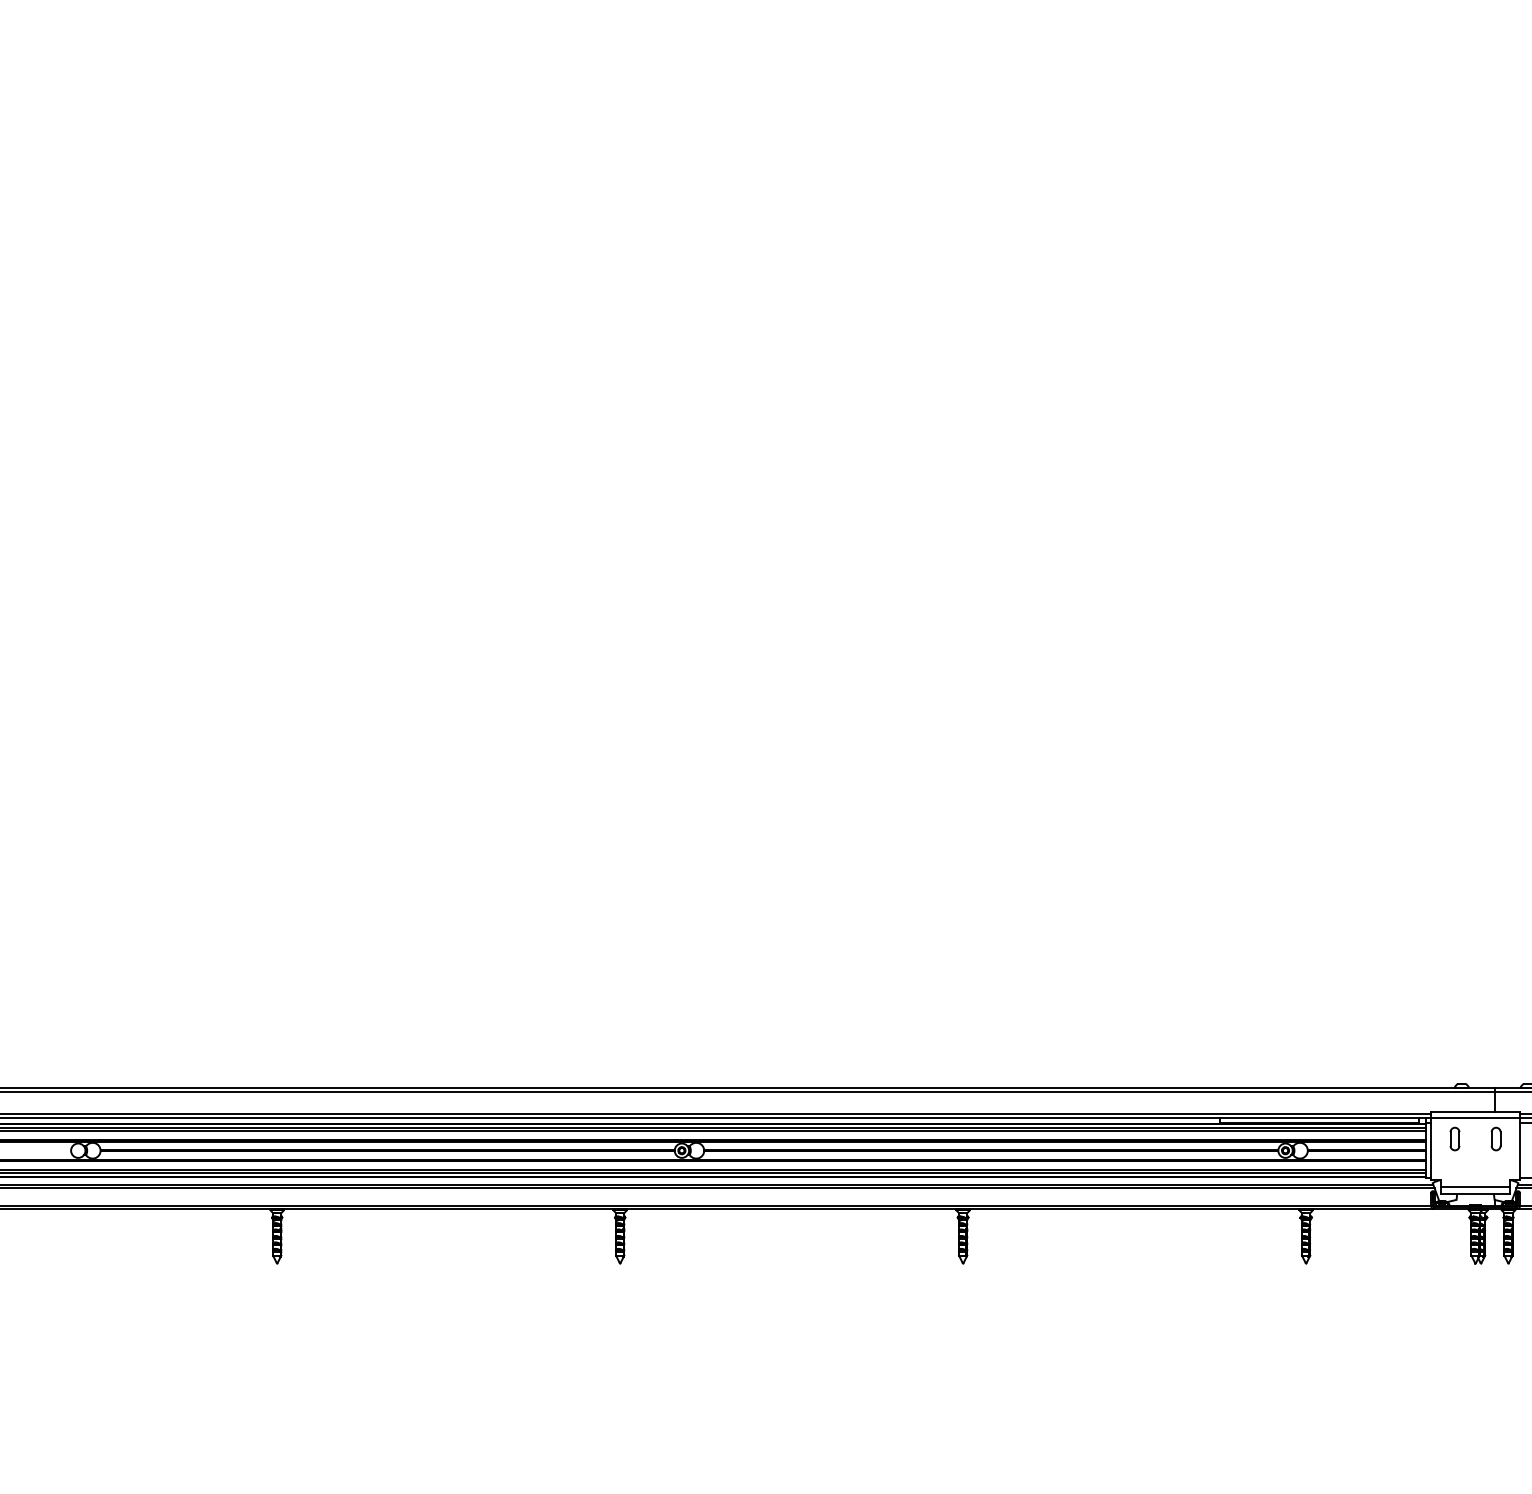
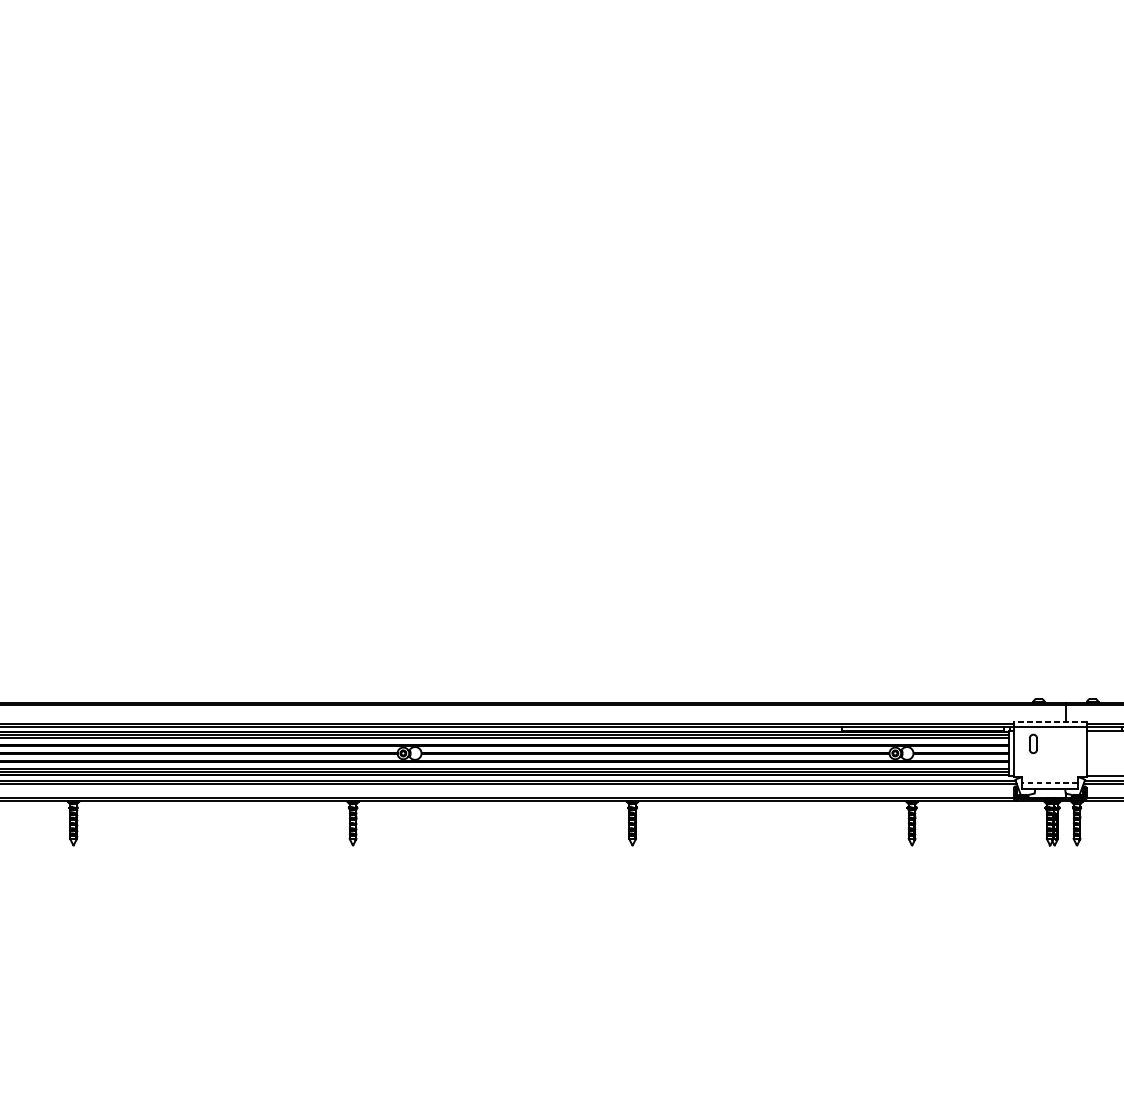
line: (1475, 1111) -> (1050, 721), solid -> dashed
part: (1495, 1138) -> (1066, 743), removed
line: (1475, 1187) -> (1050, 783), solid -> dashed

